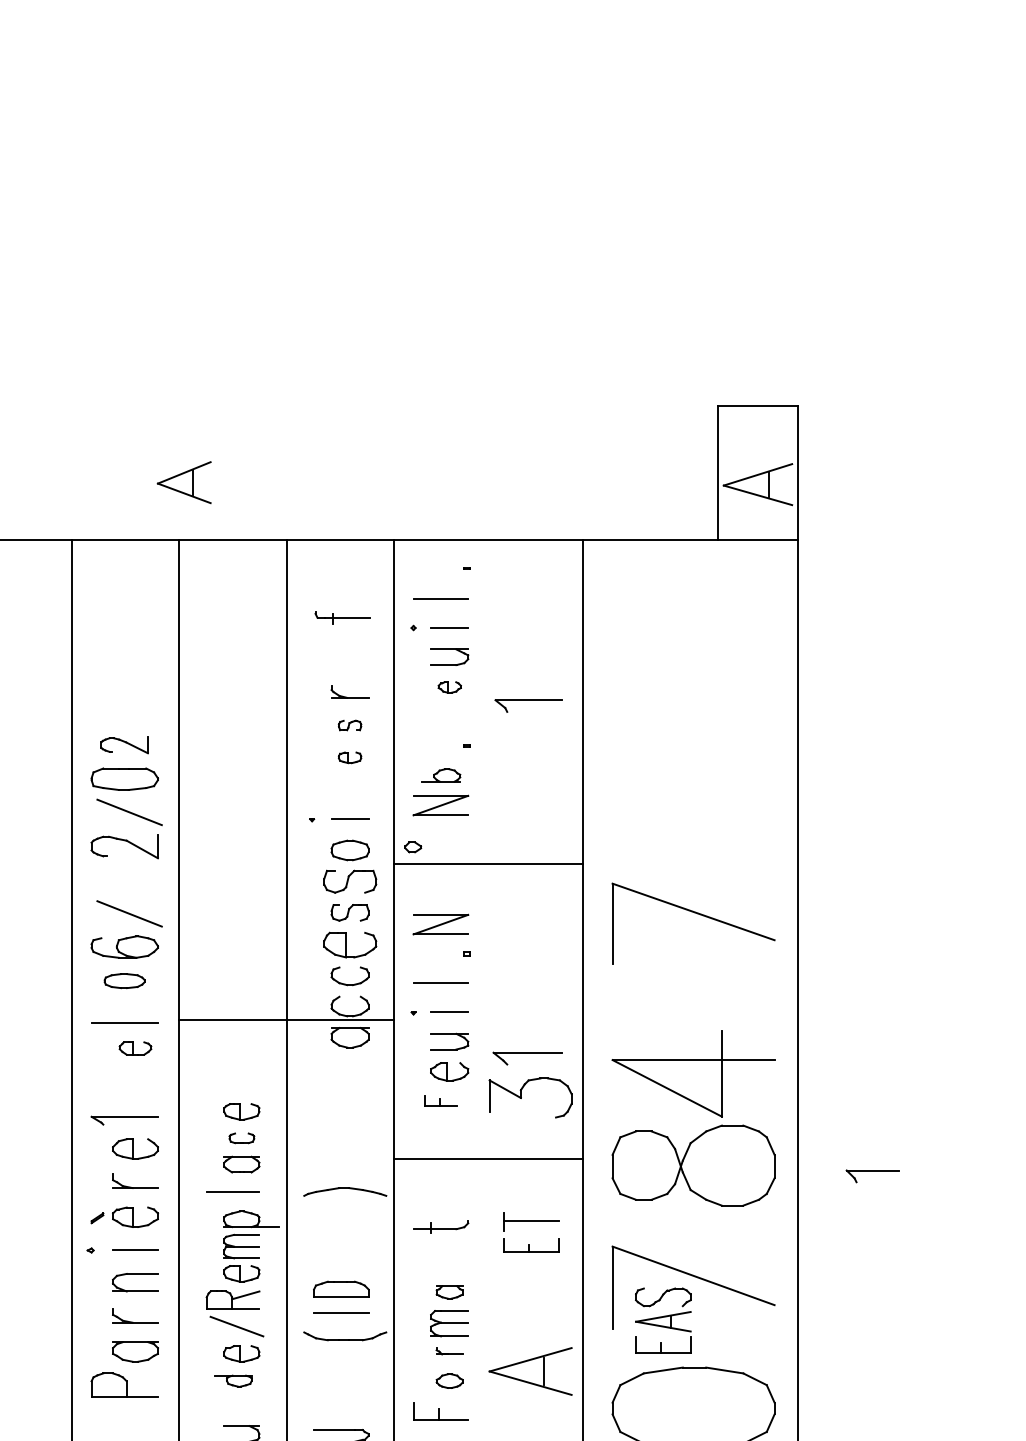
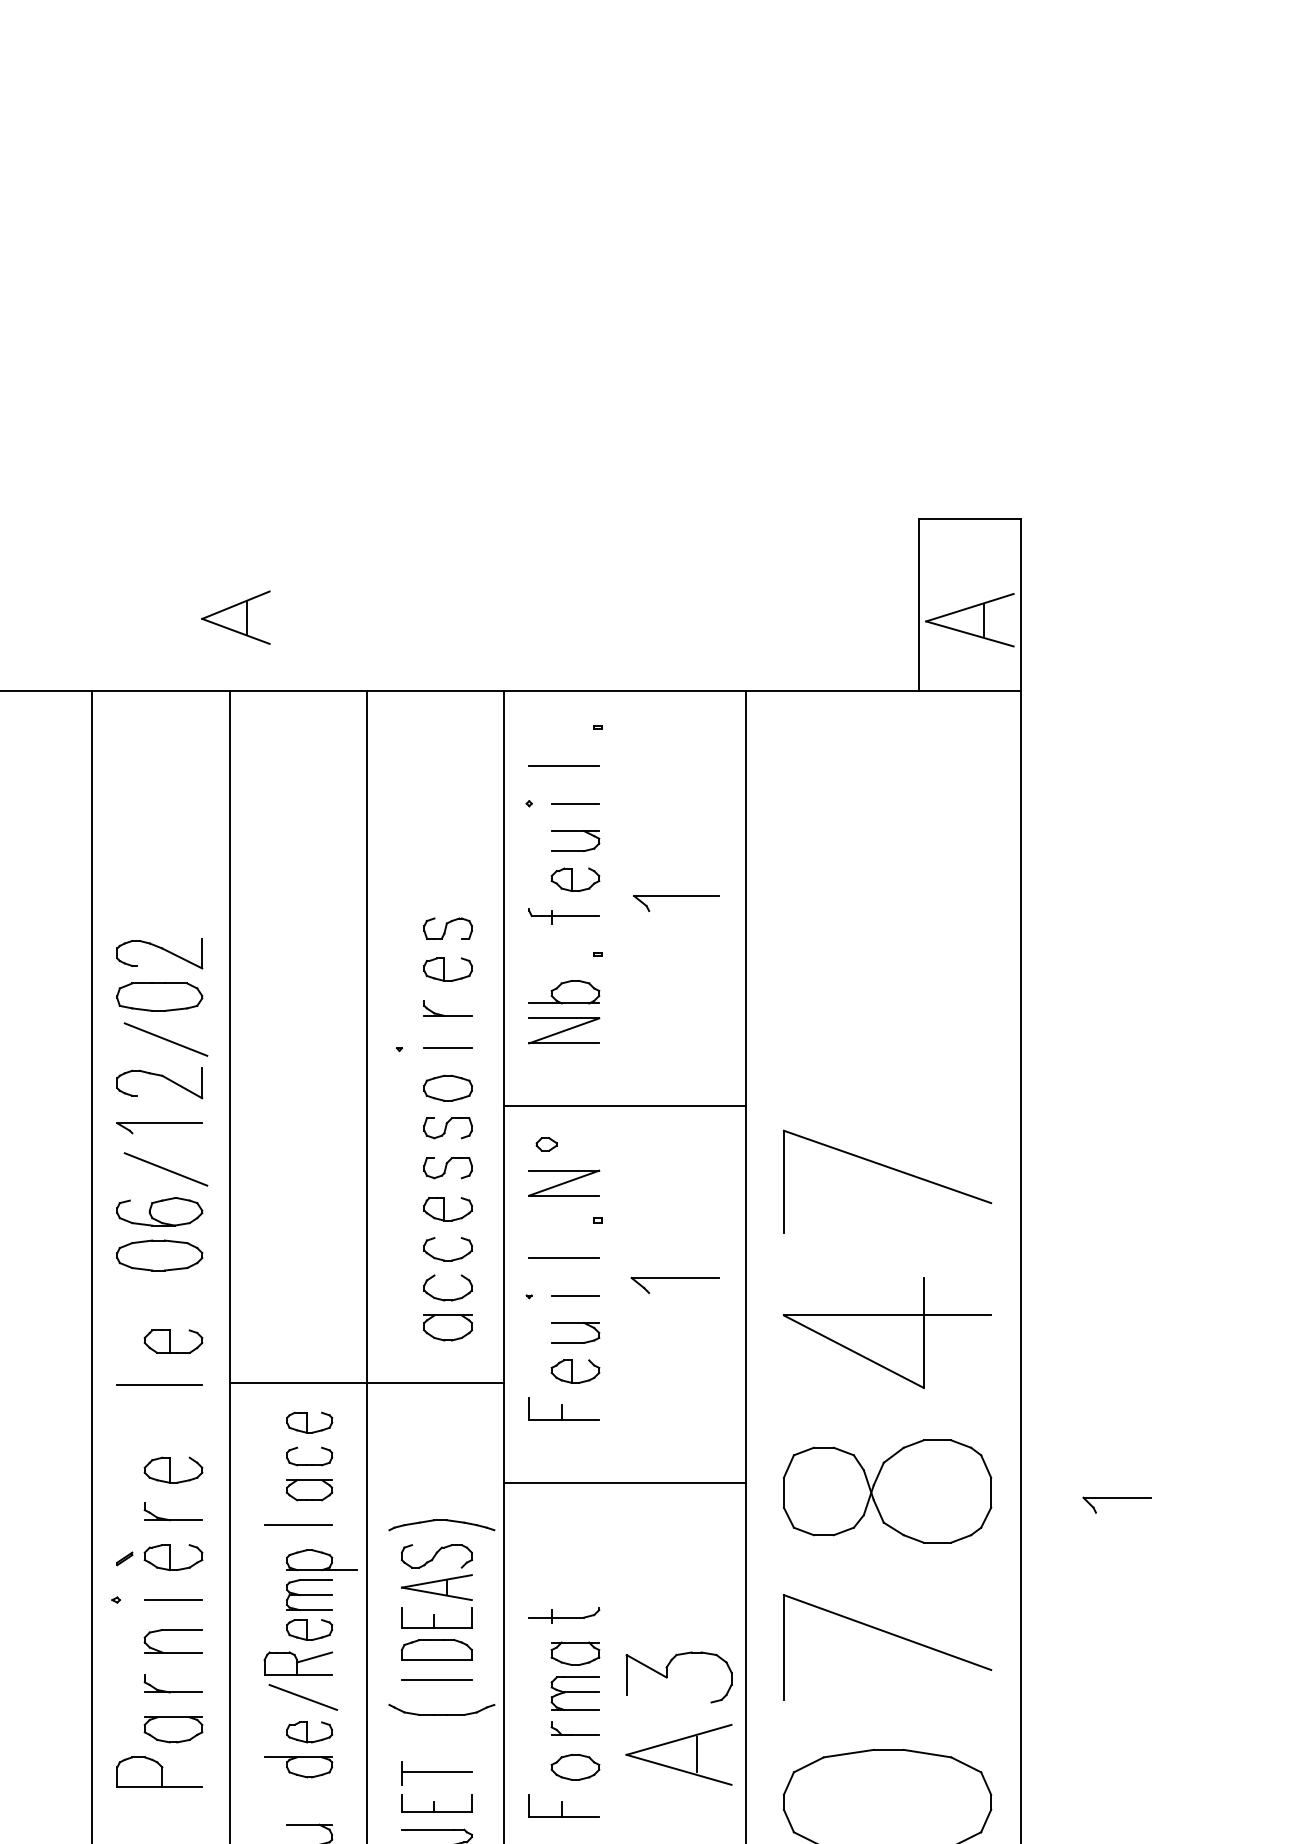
part: (342, 617) -> (563, 915), moved
part: (449, 687) -> (575, 879), size x1.67
part: (349, 691) -> (447, 1007), moved
part: (349, 725) -> (447, 928), size x1.67
part: (124, 744) -> (159, 952), size x1.43
part: (349, 757) -> (447, 969), size x1.67
part: (441, 775) -> (565, 992), size x1.43
part: (413, 847) -> (547, 1144), moved
part: (349, 881) -> (447, 1127), size x0.71
part: (349, 944) -> (447, 1208), size x0.71
part: (124, 980) -> (159, 1254), size x1.67
line: (286, 1019) -> (366, 1382), moved
line: (124, 1022) -> (159, 1385), moved
part: (135, 1048) -> (173, 1341), size x1.43
part: (527, 1058) -> (675, 1285), moved
part: (693, 1073) -> (887, 1332), moved
part: (521, 1097) -> (667, 1676), moved
part: (440, 1100) -> (563, 1408), size x1.67
part: (124, 1120) -> (159, 1127), moved
part: (241, 1138) -> (309, 1456), size x1.43
part: (531, 1221) -> (437, 1772), moved
part: (441, 1226) -> (565, 1614), moved
part: (449, 1292) -> (575, 1653), size x1.43
part: (663, 1320) -> (437, 1586), moved
part: (449, 1350) -> (575, 1728), size x1.43
part: (233, 1380) -> (298, 1766), size x1.43
part: (449, 1380) -> (575, 1766), size x1.43

